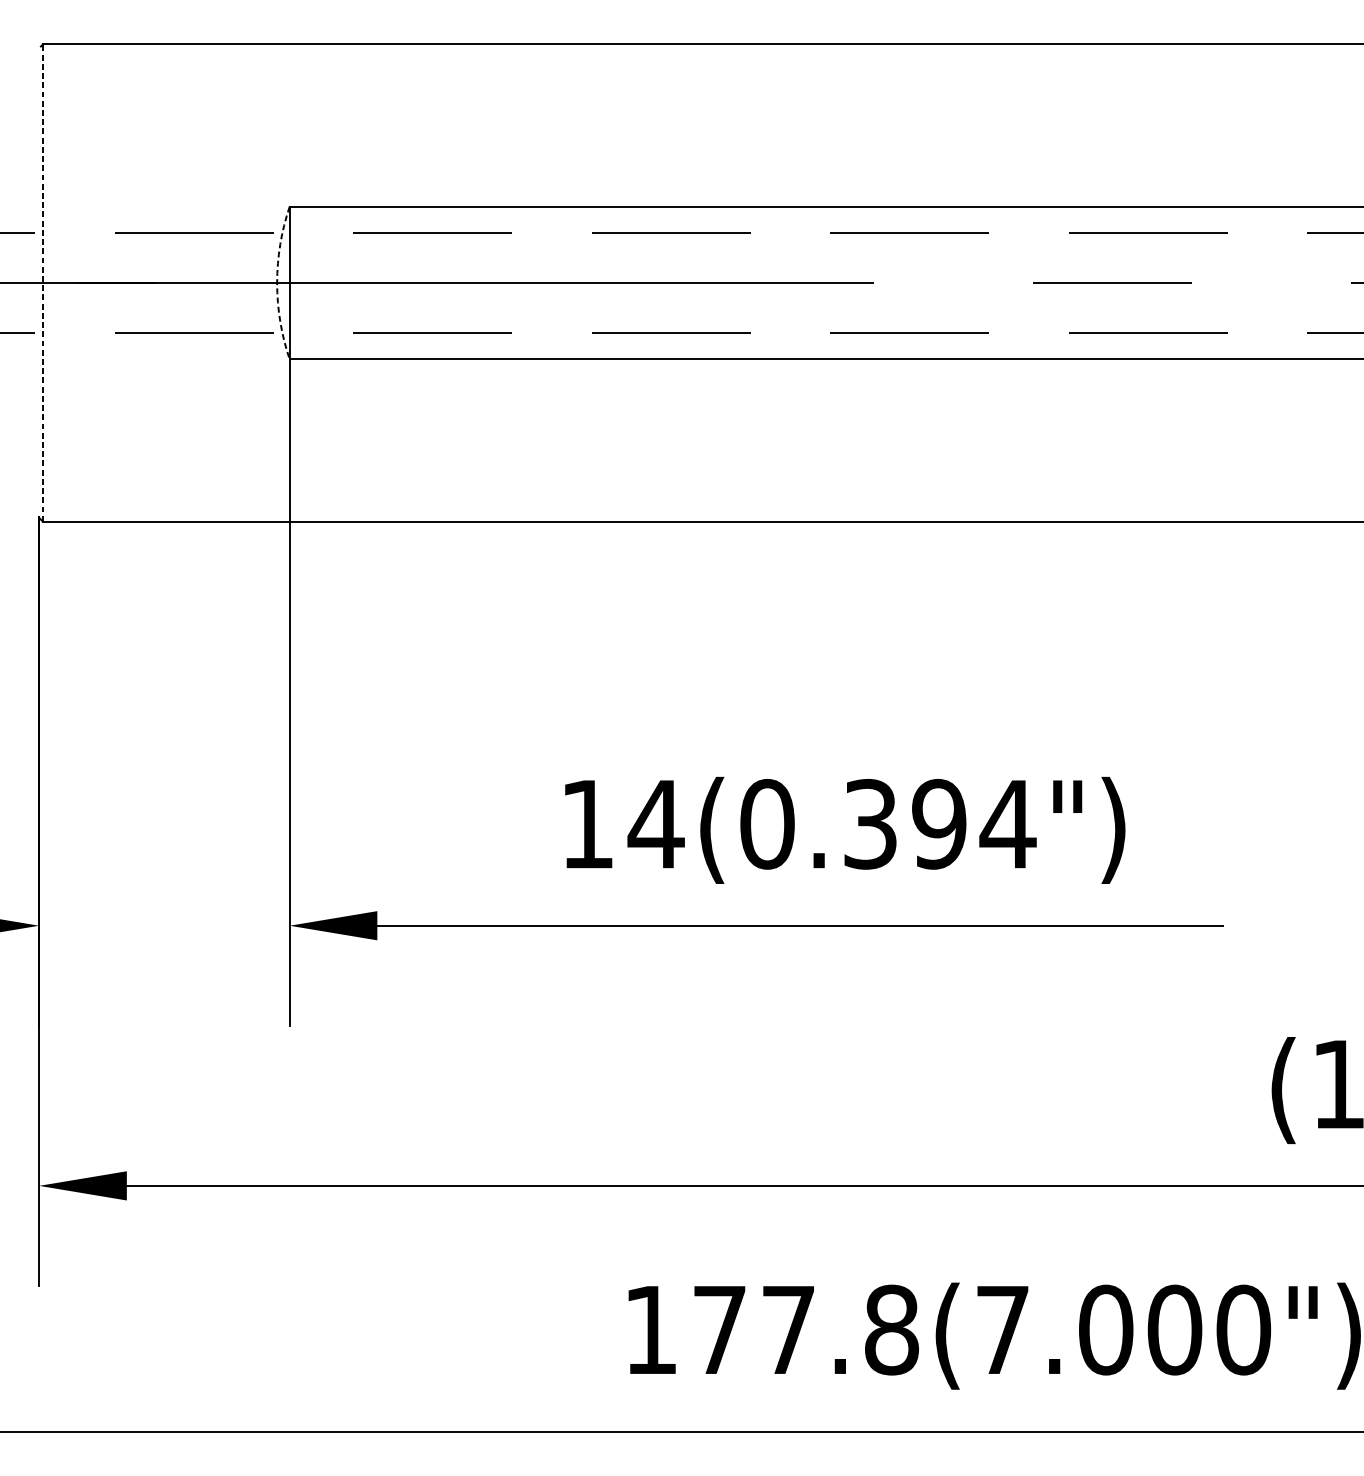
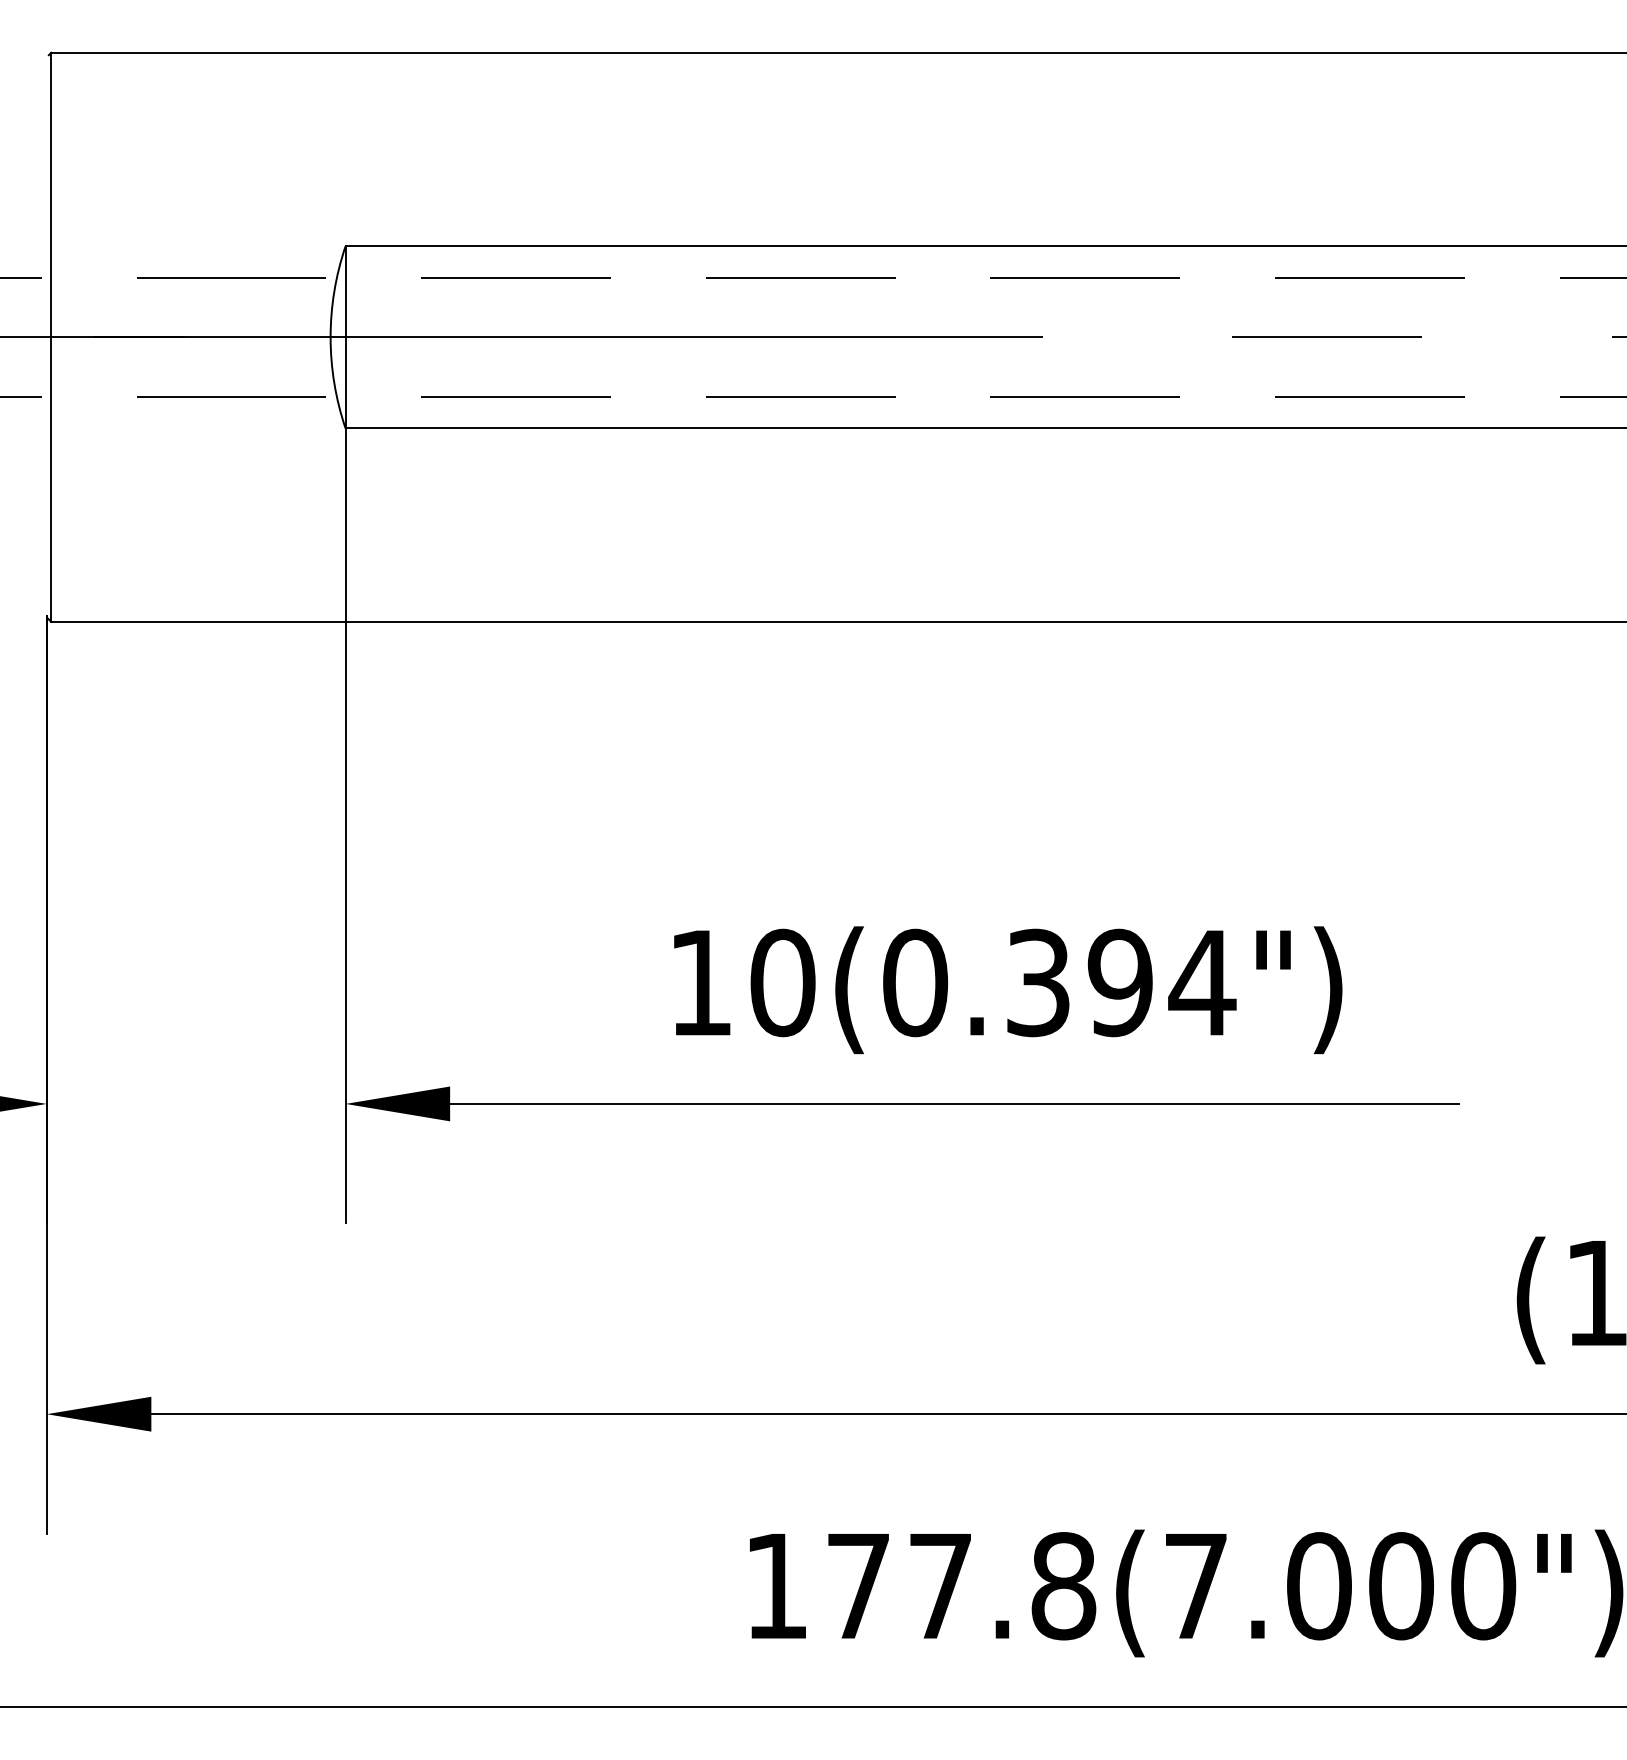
line: (43, 283) -> (51, 337), dashed -> solid
arc: (277, 283) -> (330, 337), dashed -> solid
text: (656, 823) -> (782, 982), 14(0.394") -> 10(0.394")

